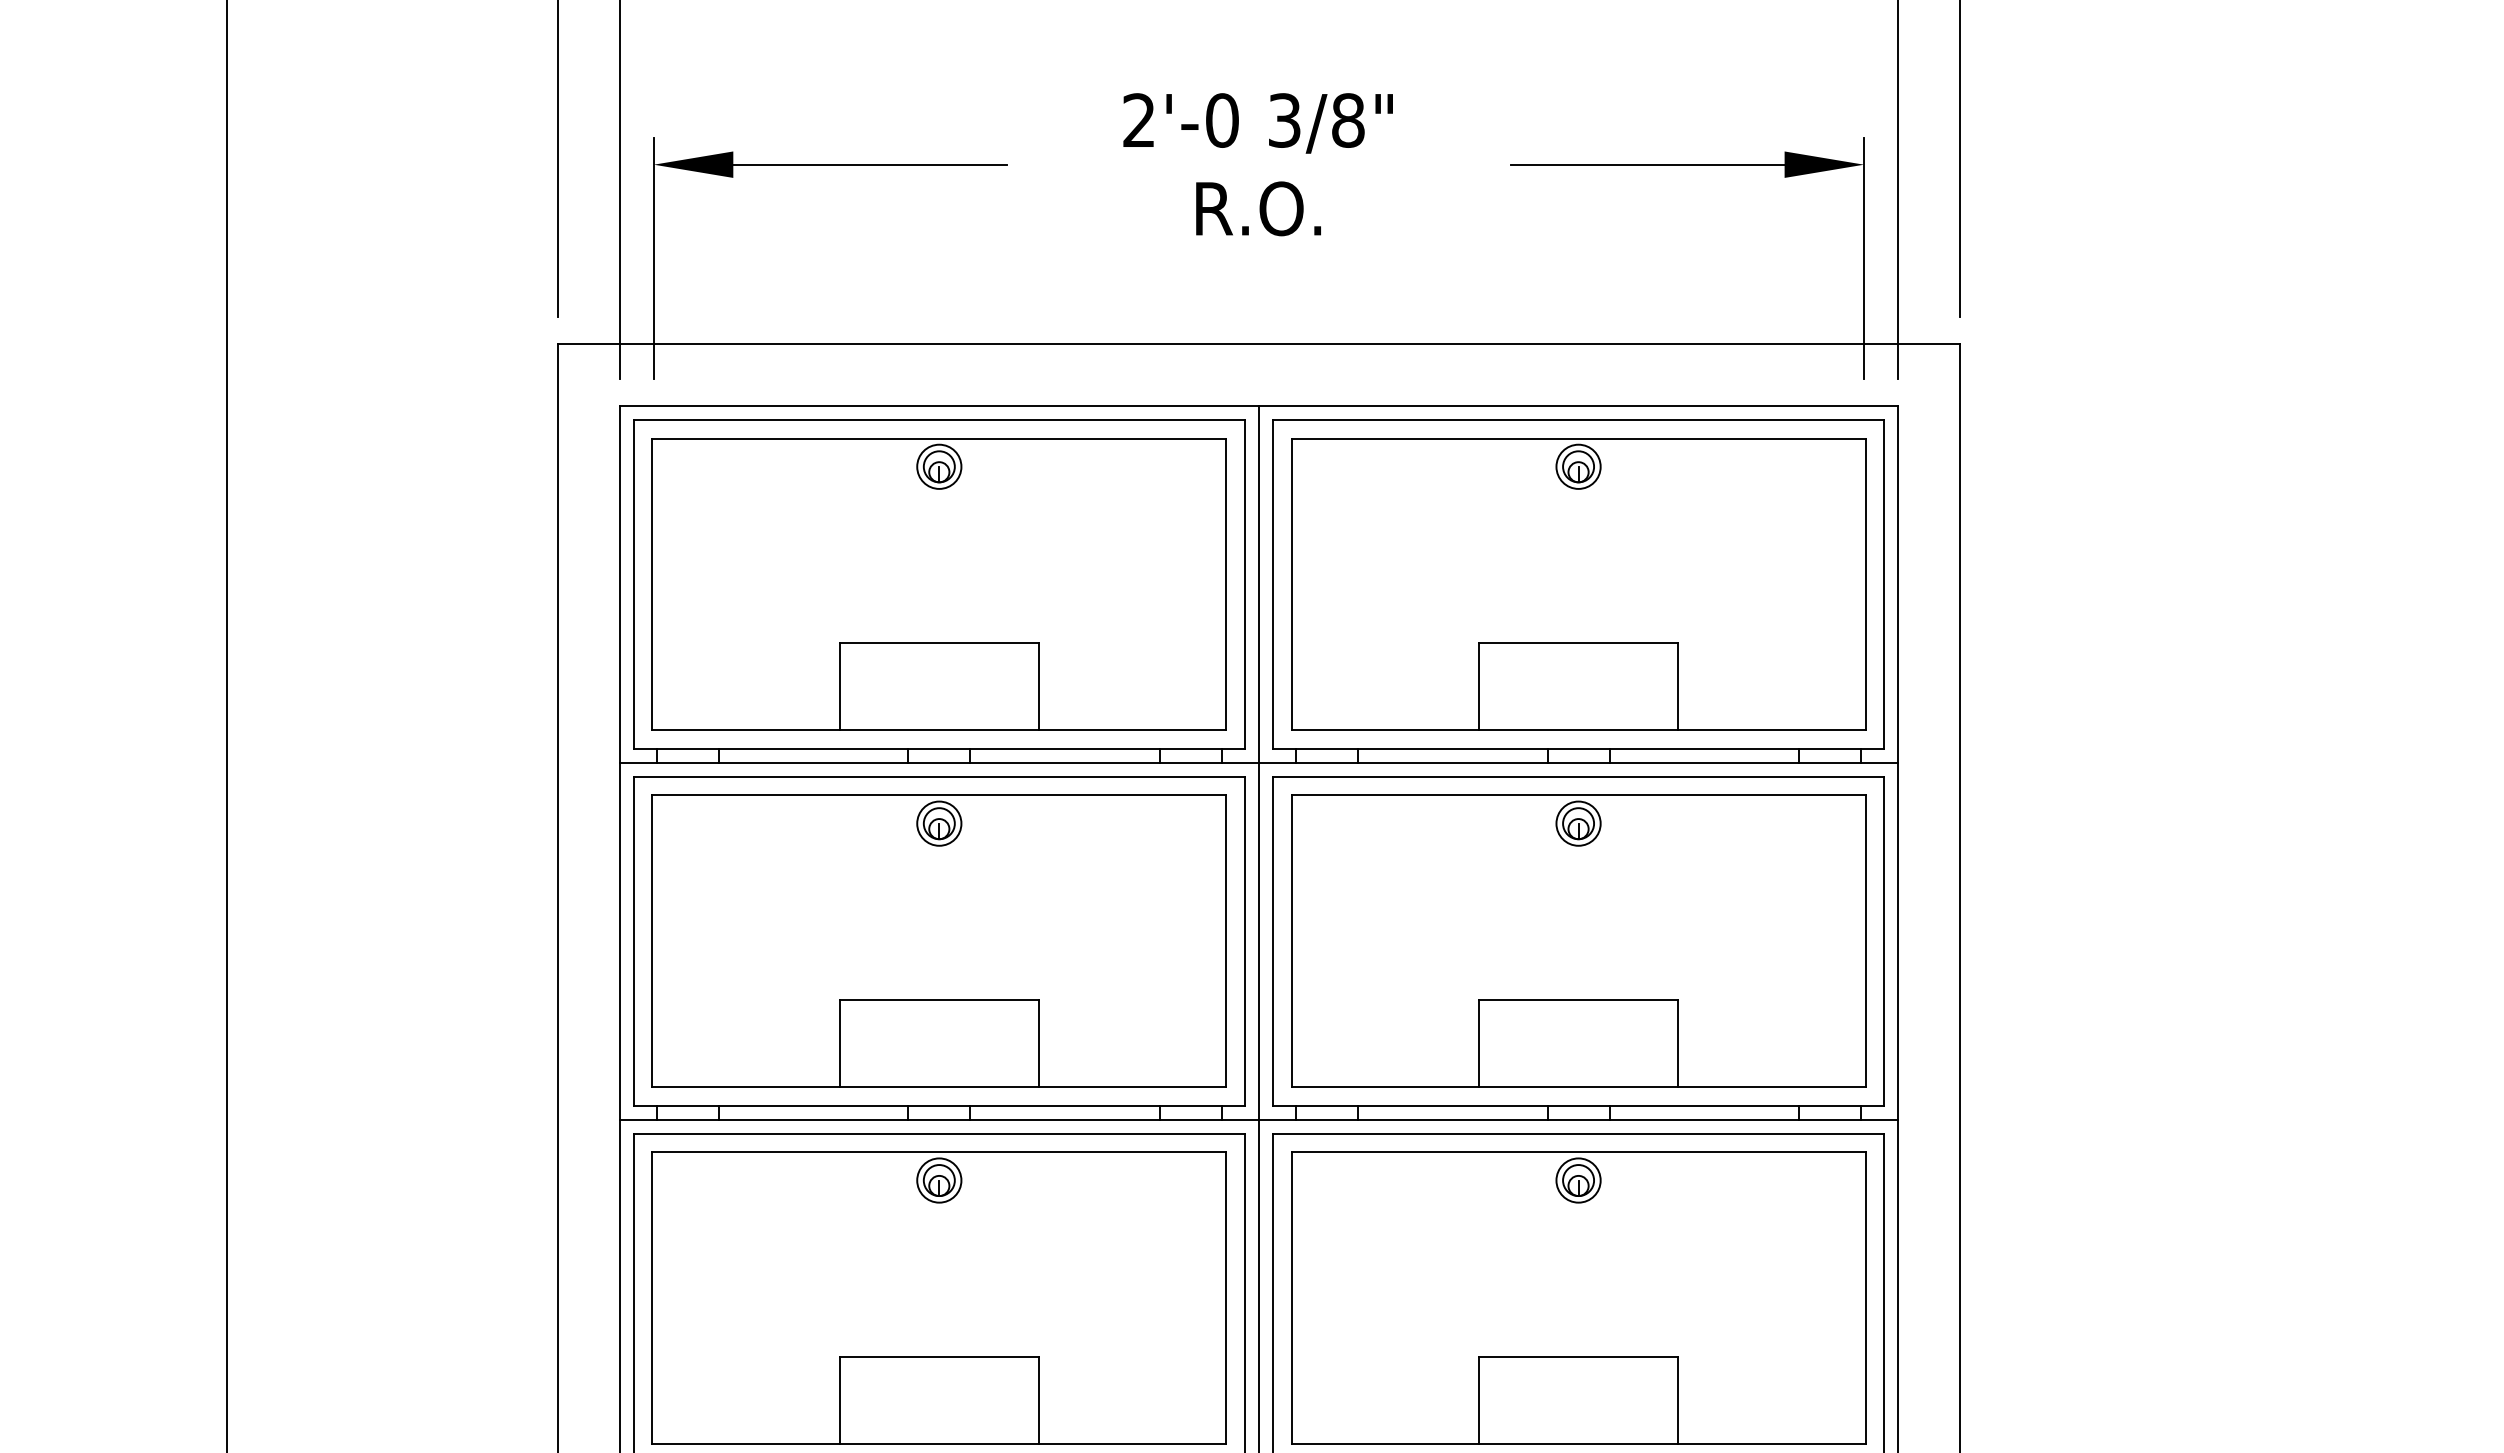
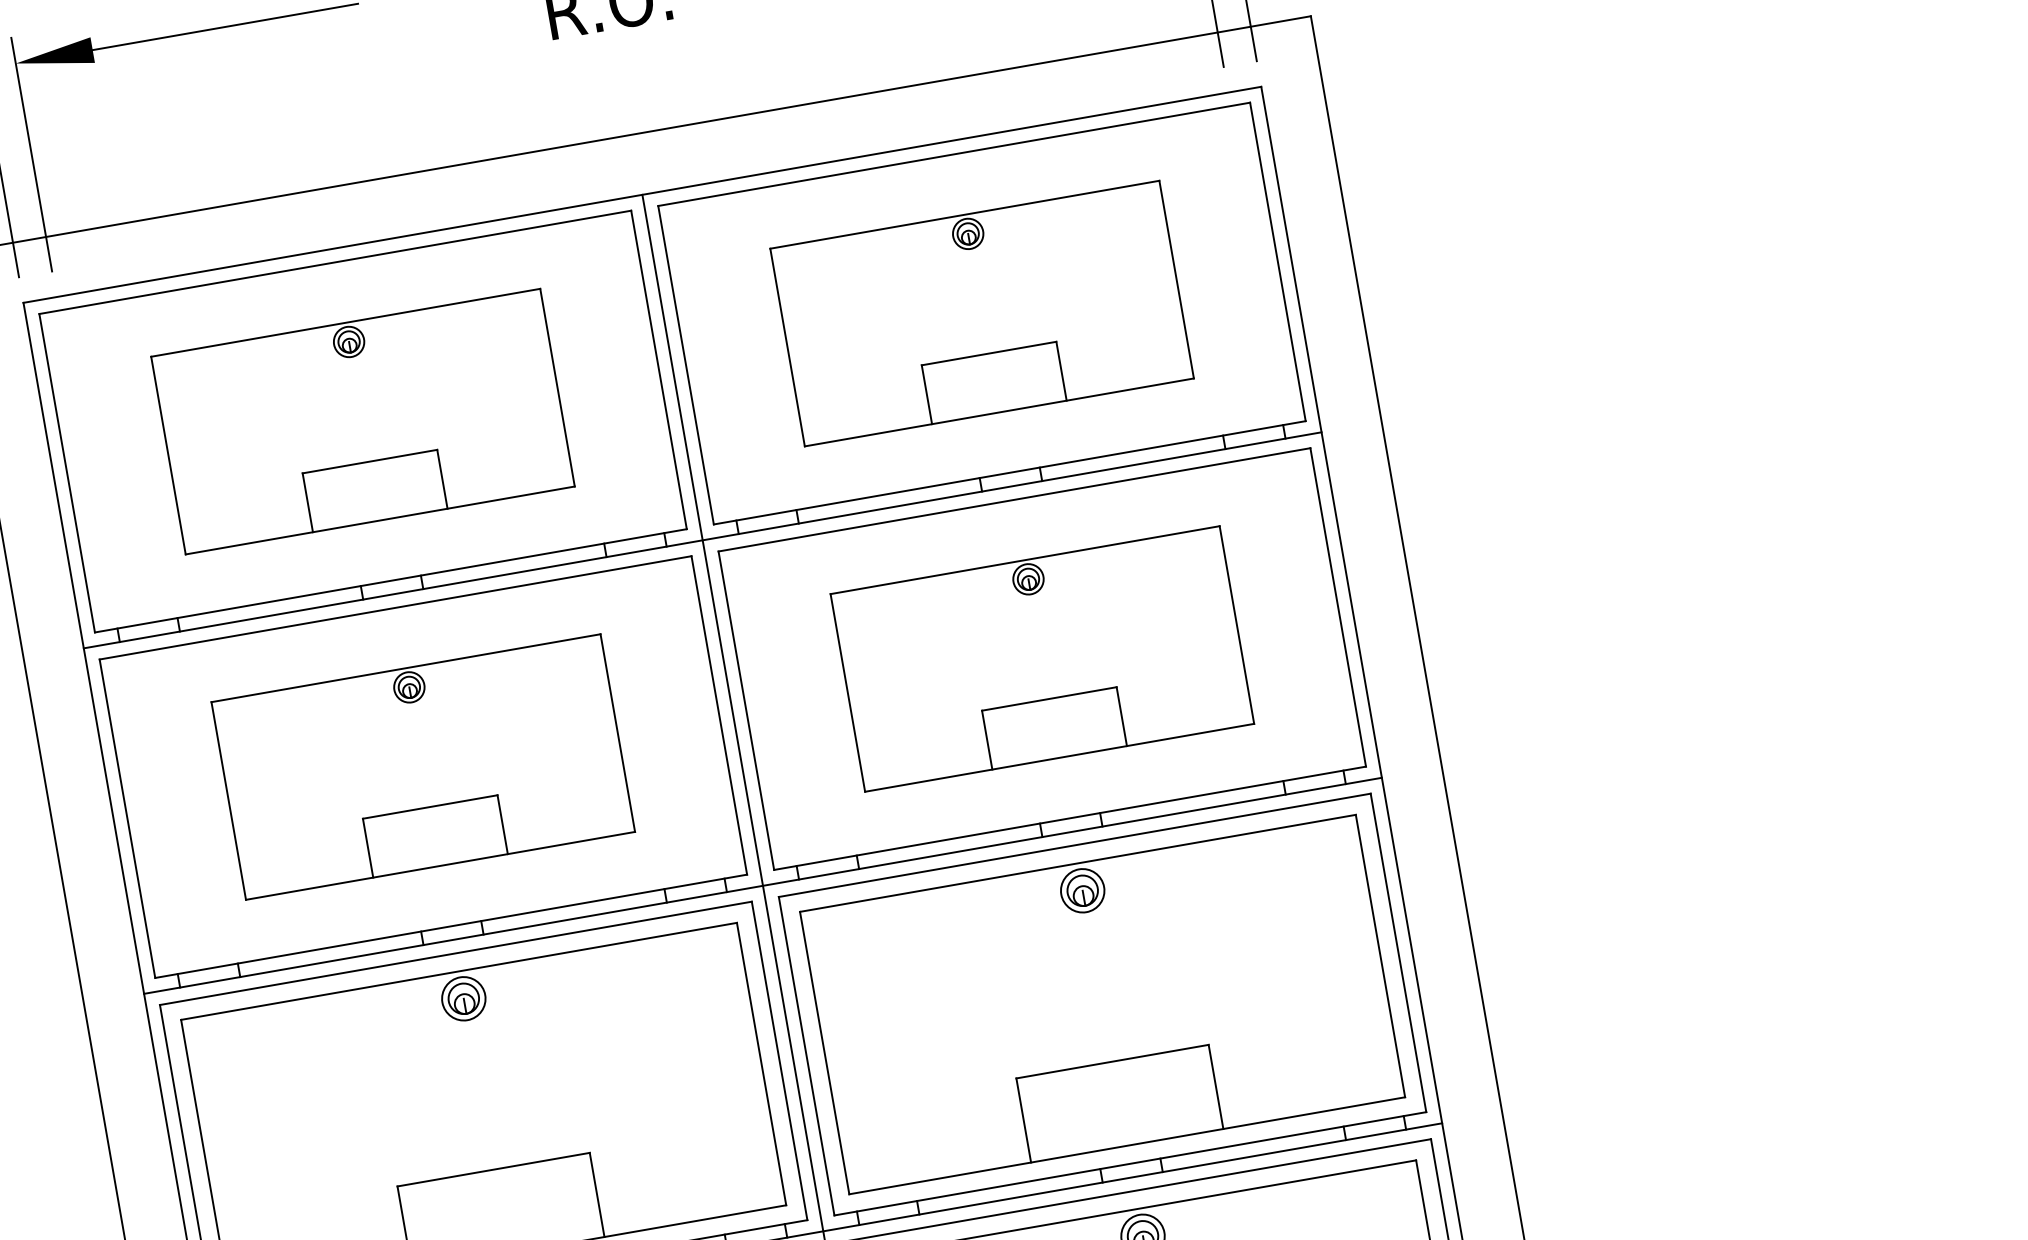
part: (938, 584) -> (362, 421), size x0.7
part: (1578, 584) -> (981, 313), size x0.7
part: (938, 940) -> (422, 766), size x0.7
part: (1578, 940) -> (1042, 658), size x0.7

